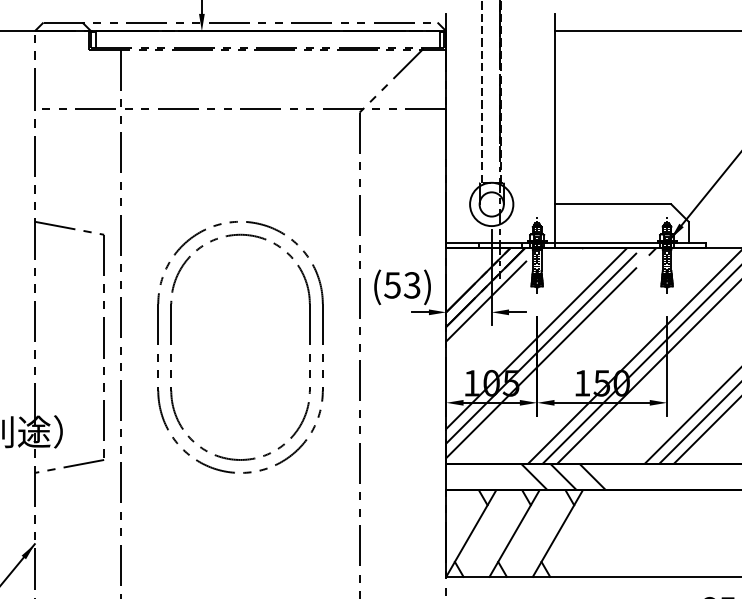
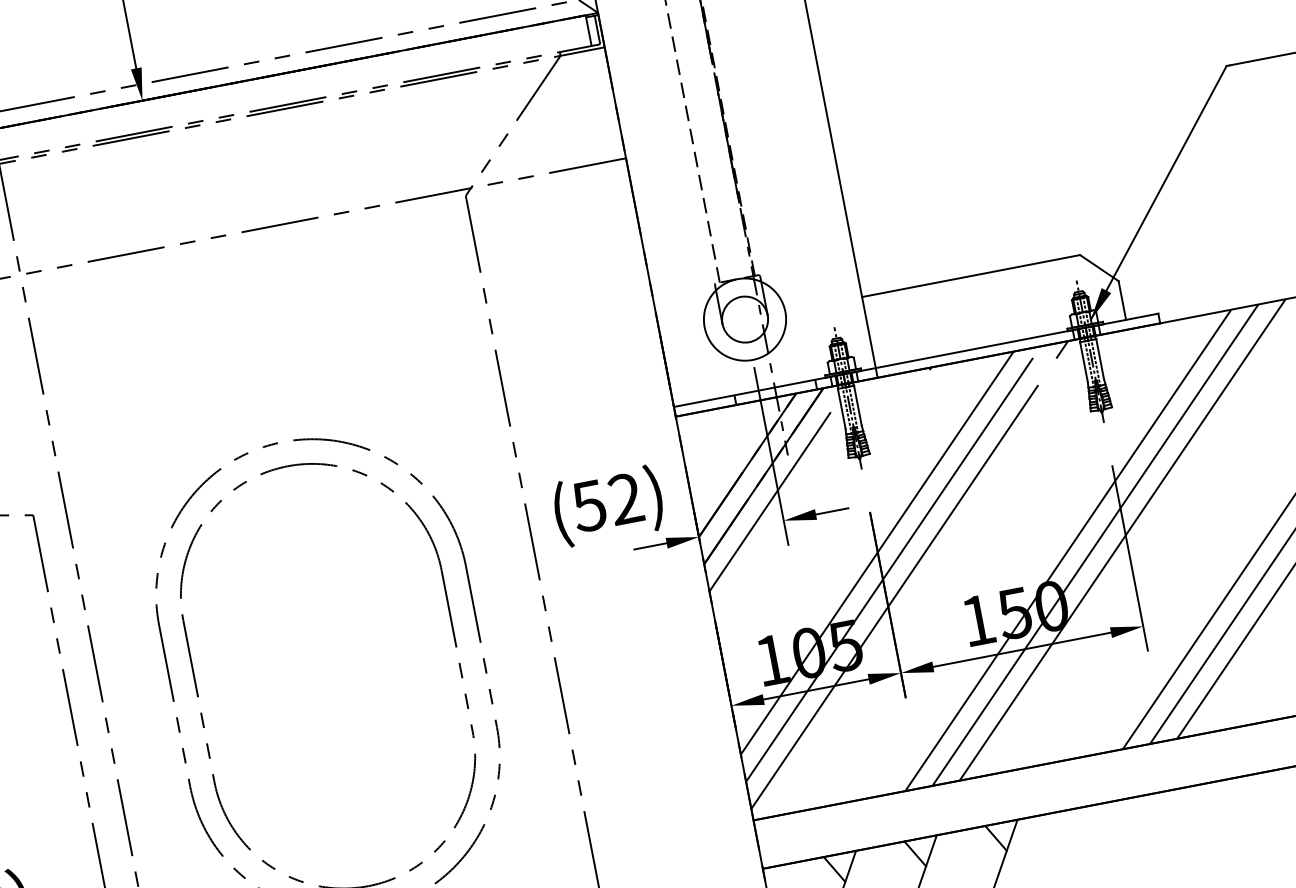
text: (411, 285) -> (624, 499), (53) -> (52)
hatch: (563, 477) -> (976, 802), removed

